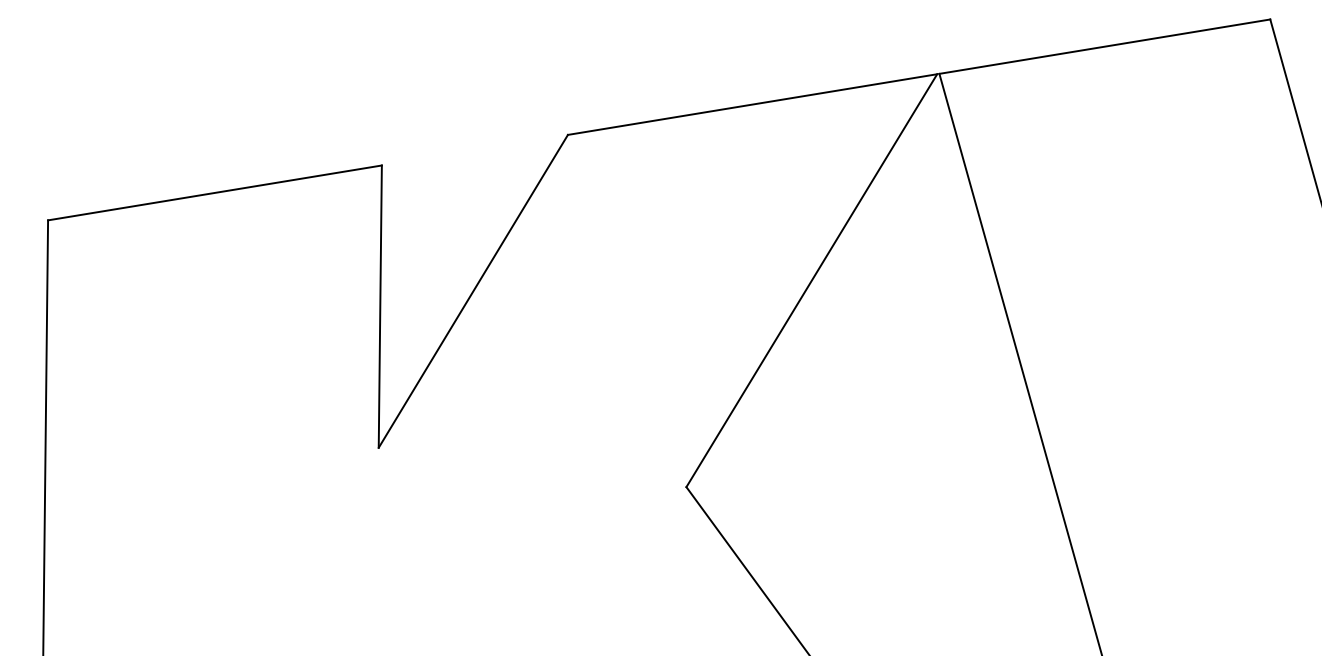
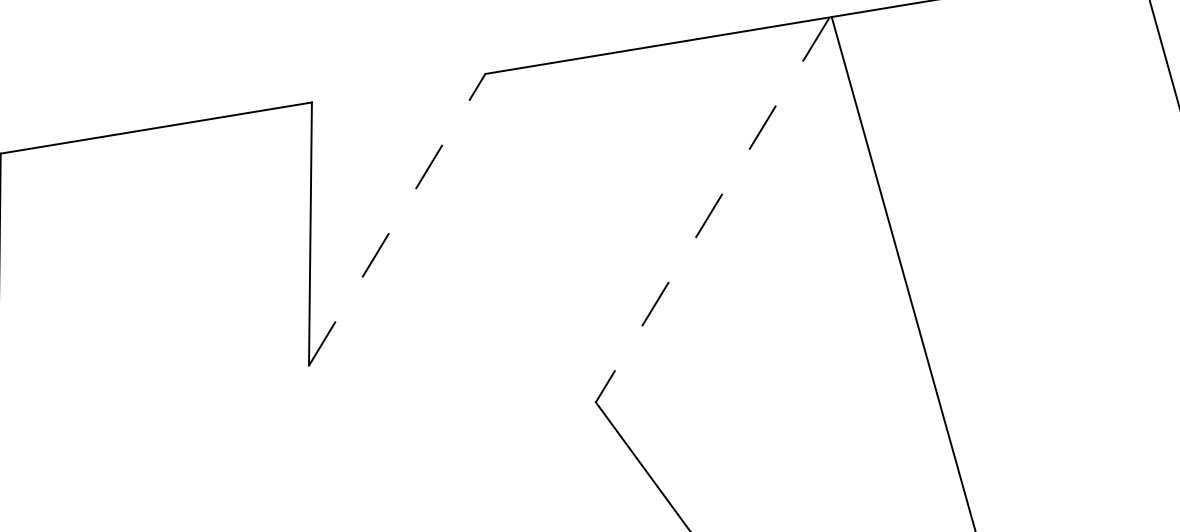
line: (811, 280) -> (712, 209), solid -> dashed
line: (473, 291) -> (397, 219), solid -> dashed

